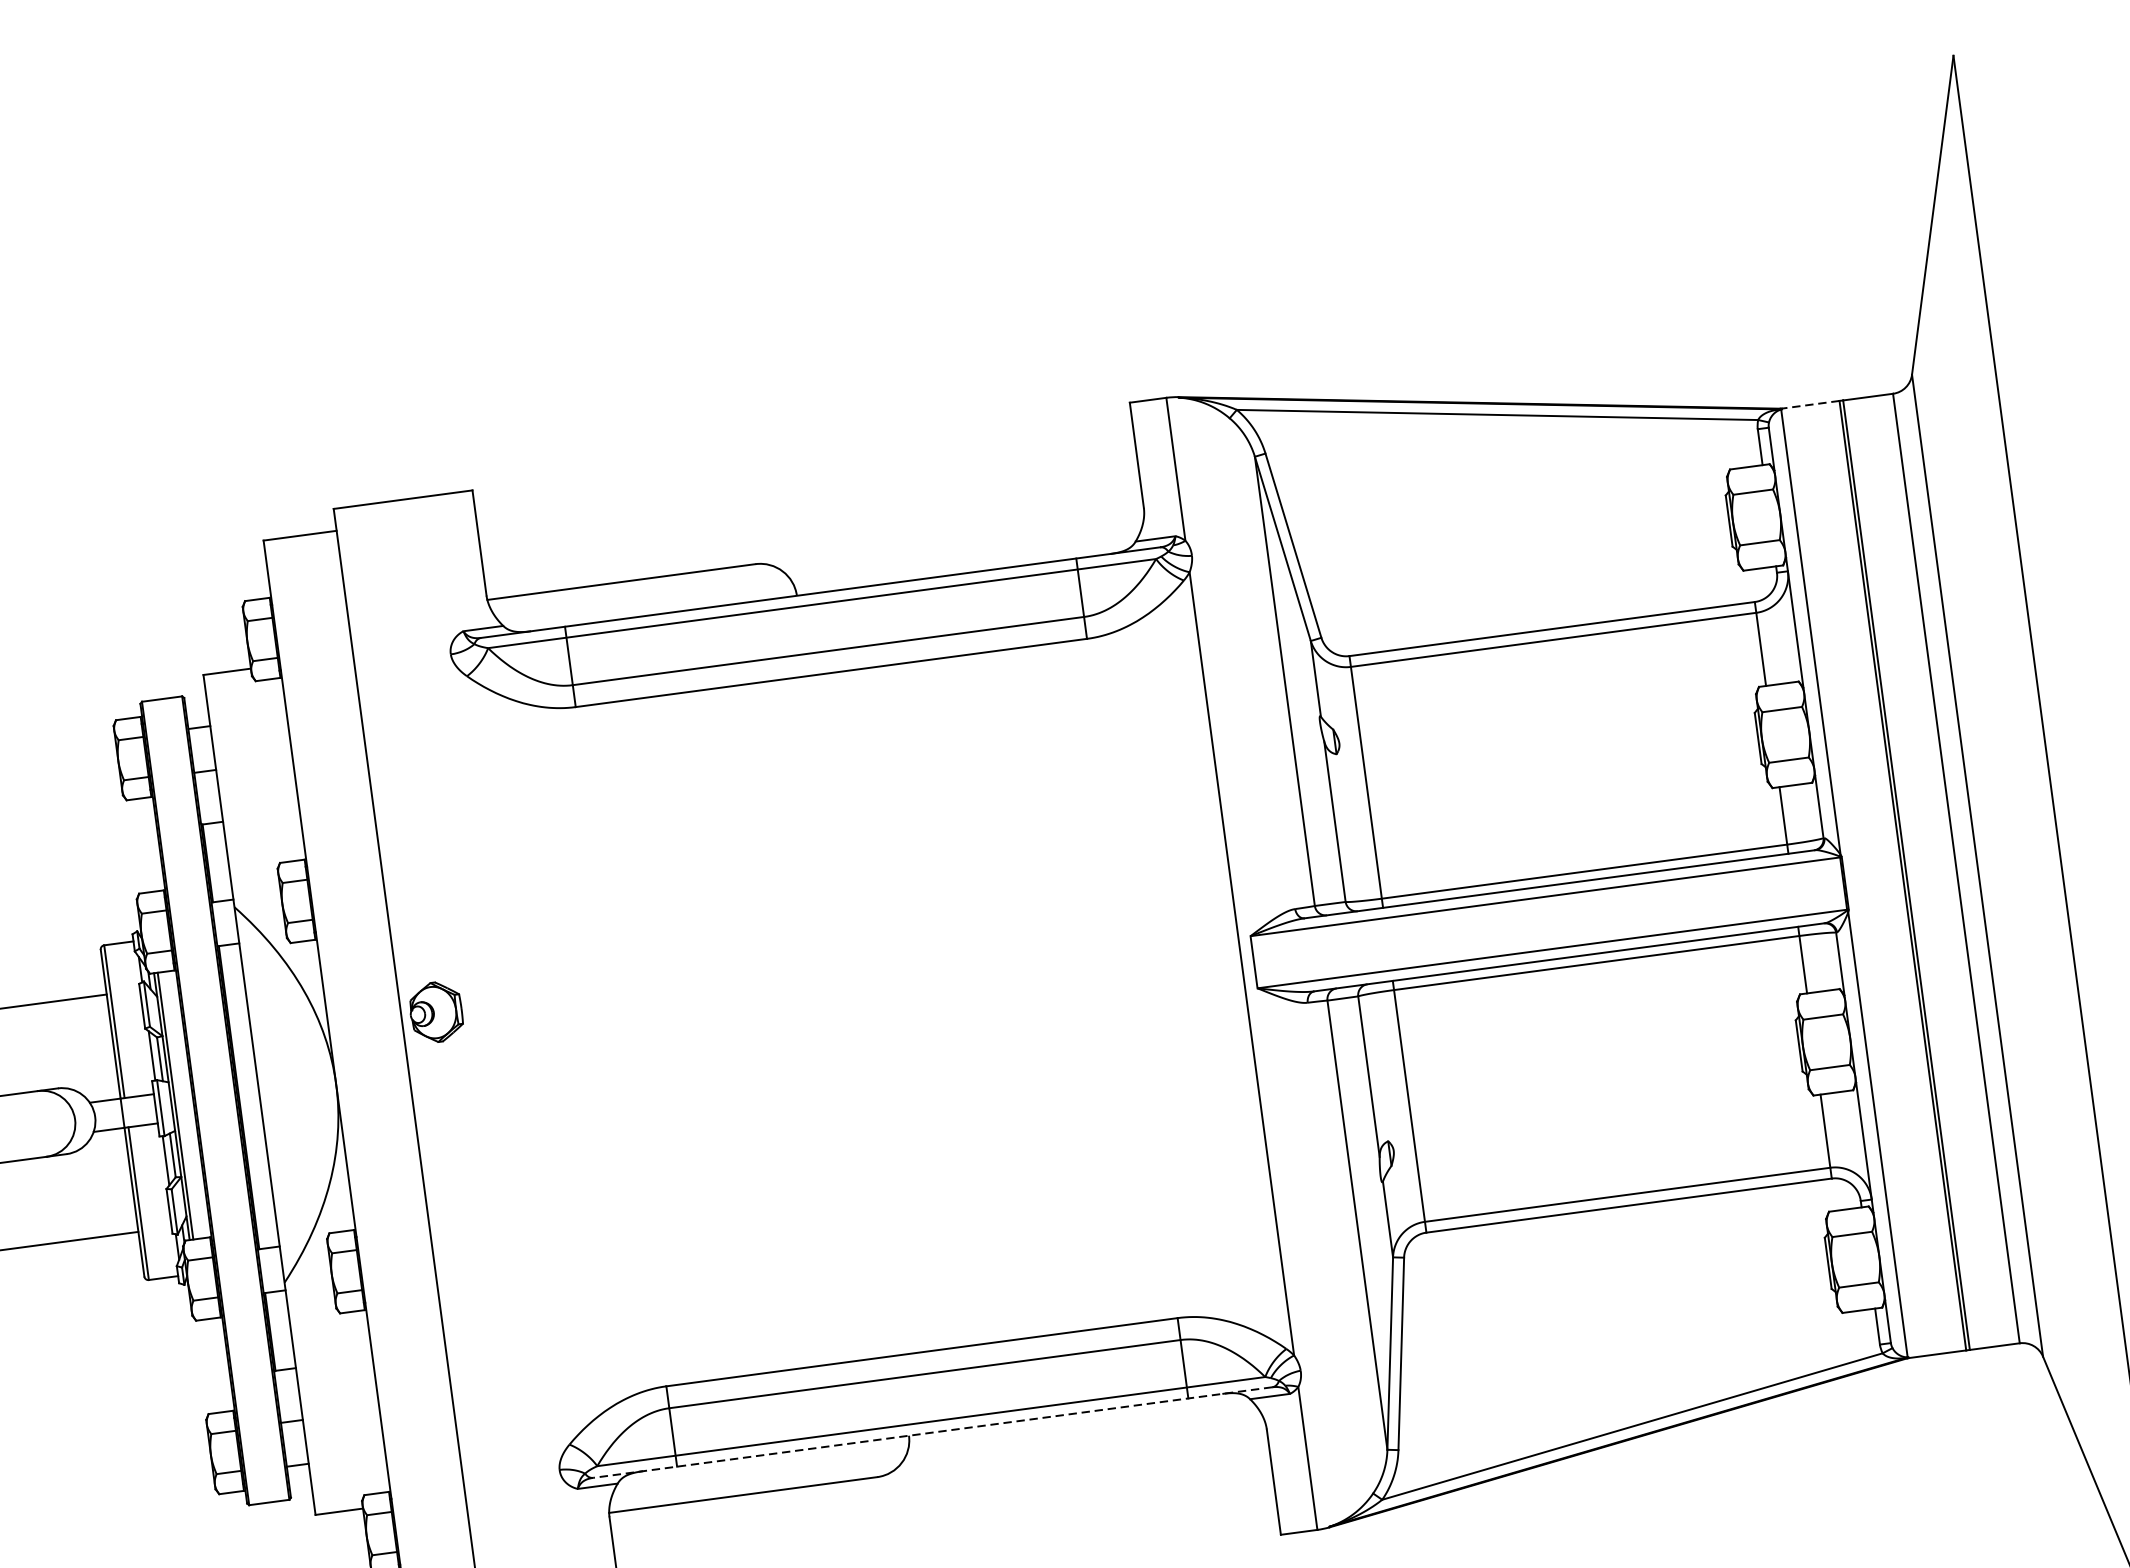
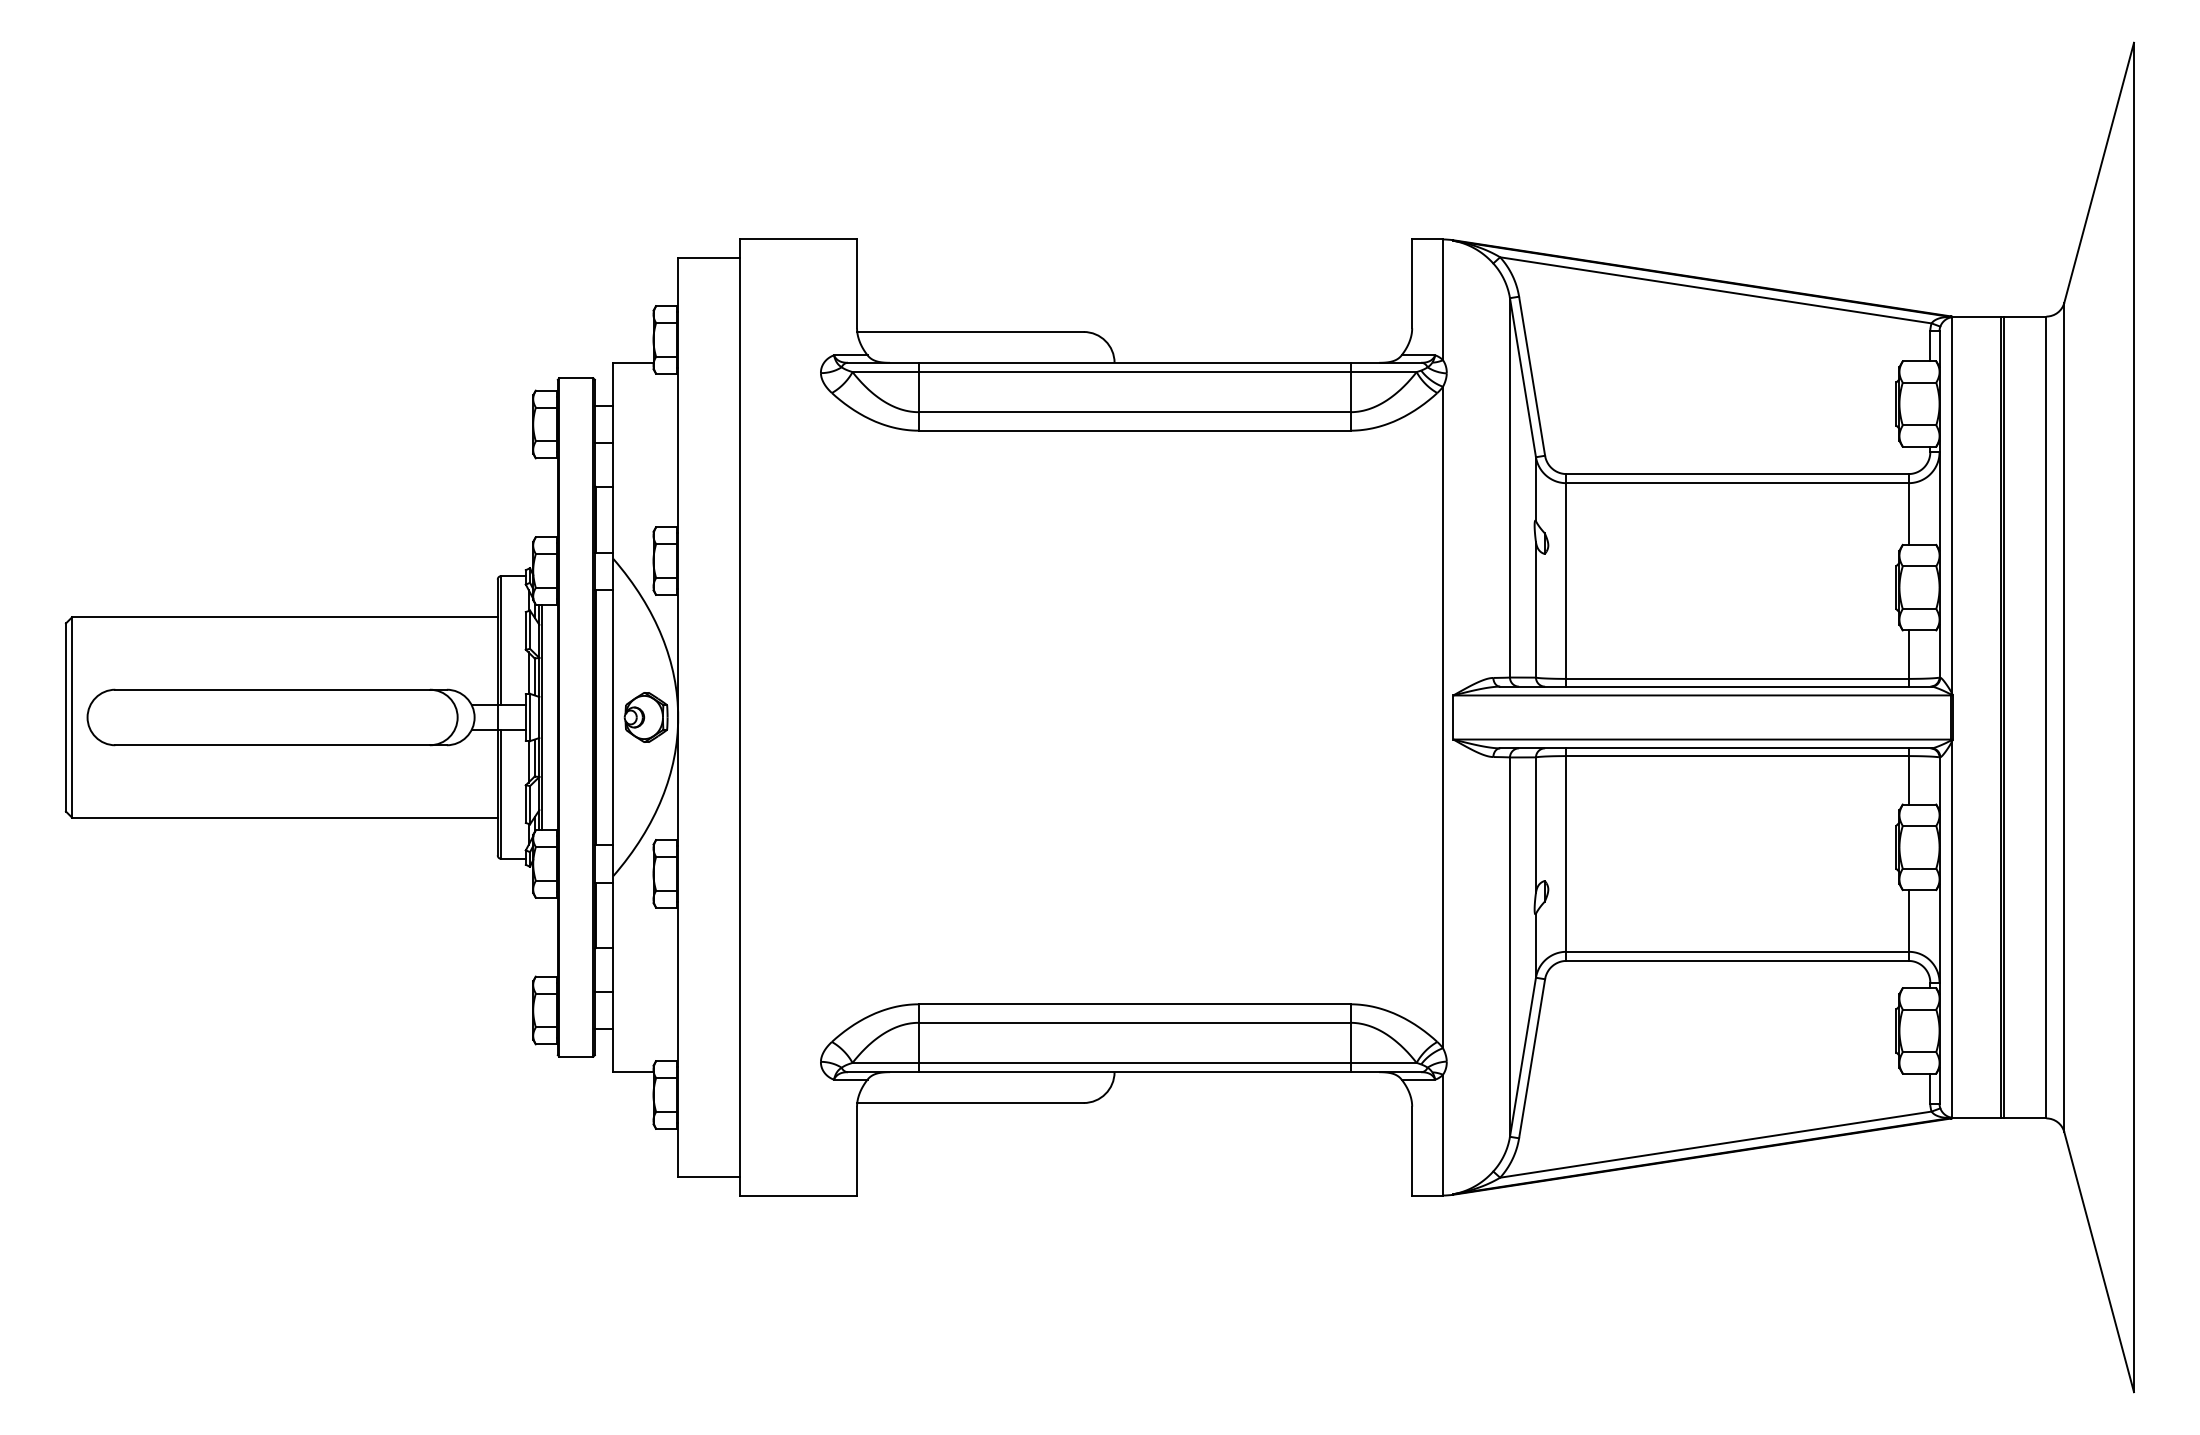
line: (1810, 404) -> (1976, 316), dashed -> solid
part: (435, 1012) -> (645, 717), moved
line: (932, 1432) -> (1134, 1072), dashed -> solid

